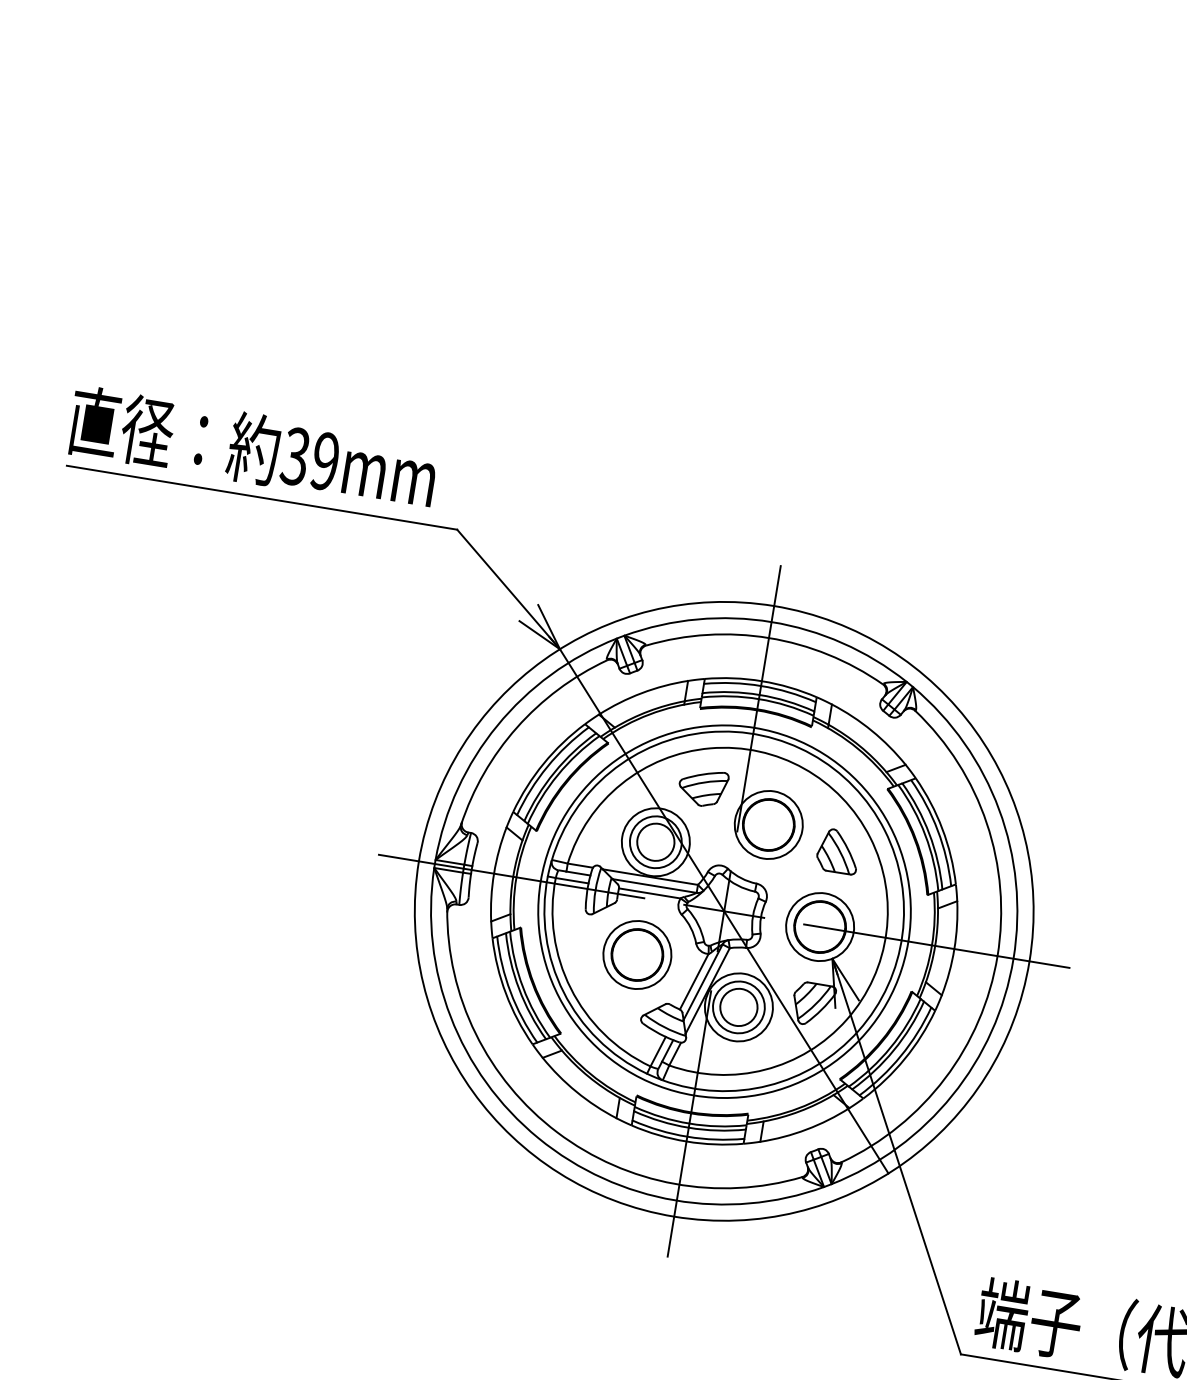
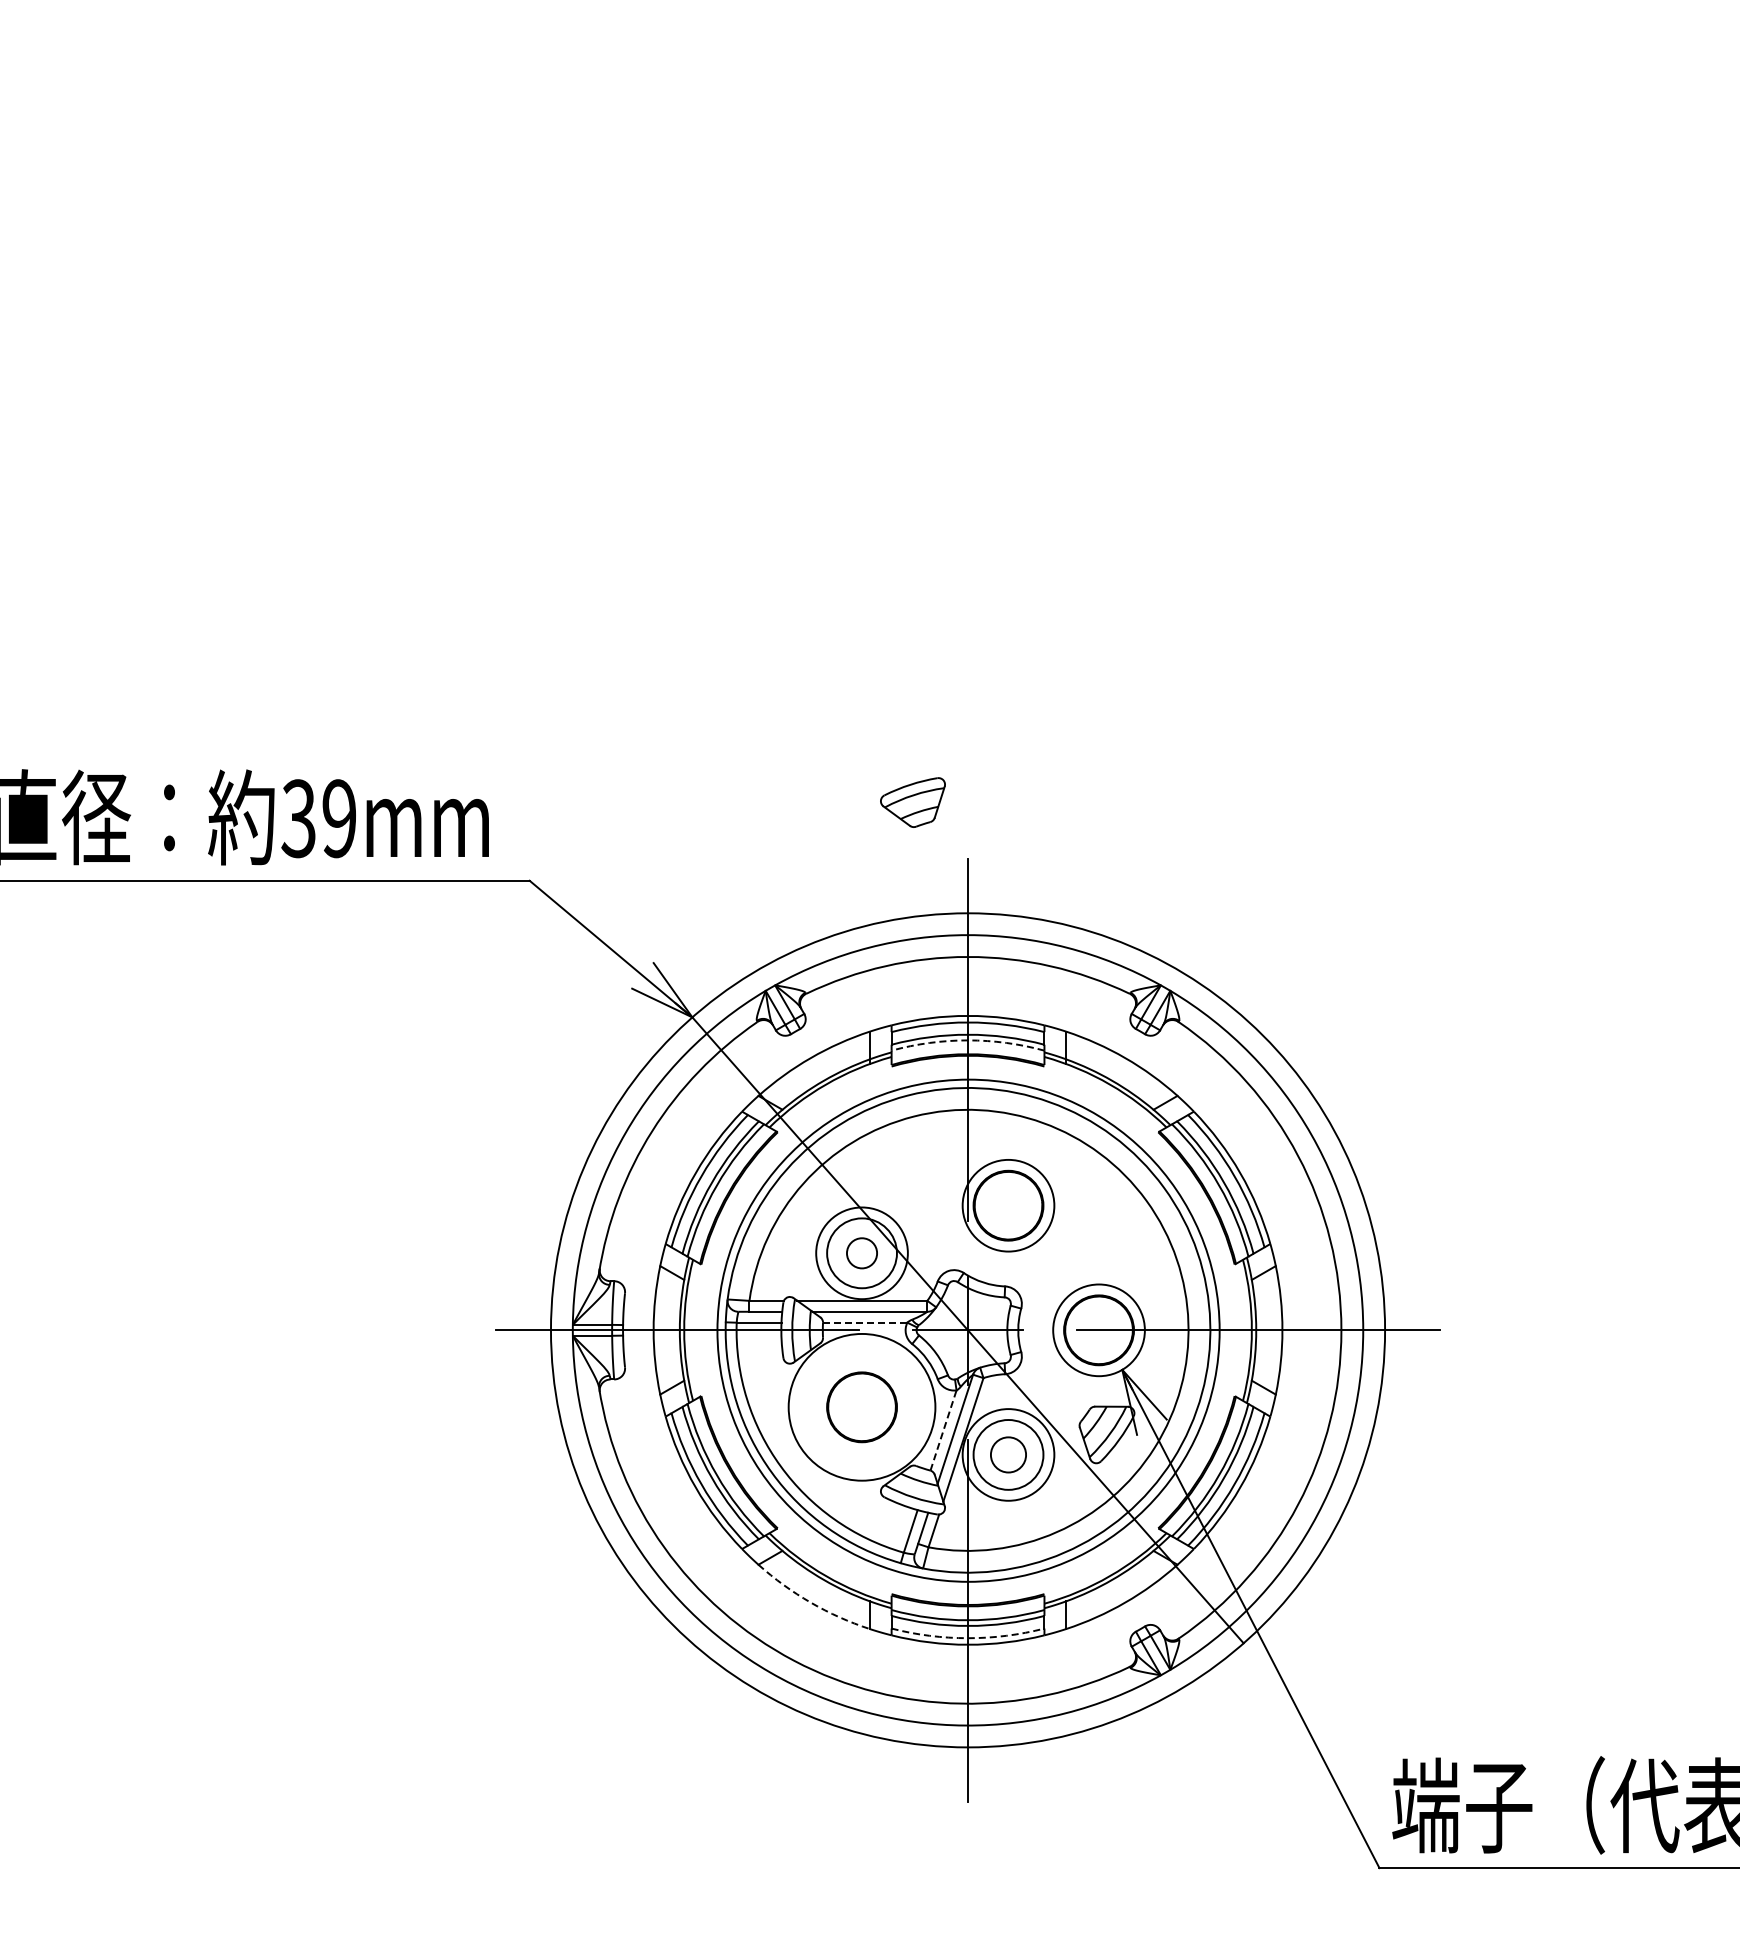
arc: (759, 699) -> (968, 1040), solid -> dashed
part: (702, 787) -> (912, 802), moved
circle: (655, 842) -> (861, 1253), size x0.6
part: (838, 851) -> (1106, 1225), removed
line: (649, 893) -> (864, 1322), solid -> dashed
circle: (636, 955) -> (861, 1407), size x1.6
line: (694, 981) -> (943, 1430), solid -> dashed
circle: (738, 1007) -> (1008, 1454), size x0.7
arc: (576, 1091) -> (810, 1602), solid -> dashed
arc: (687, 1137) -> (968, 1638), solid -> dashed

